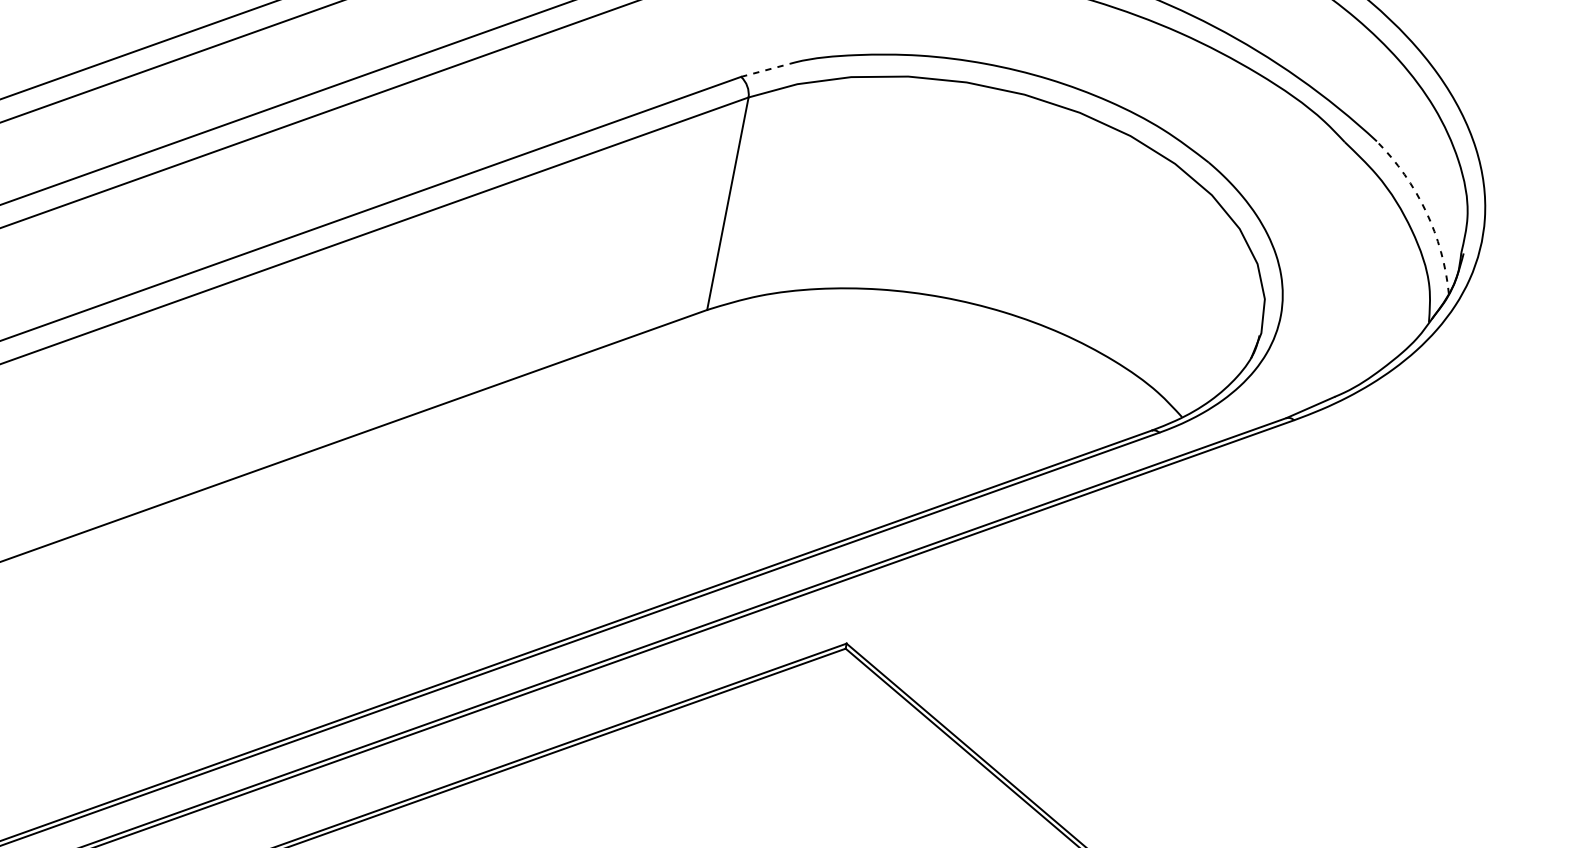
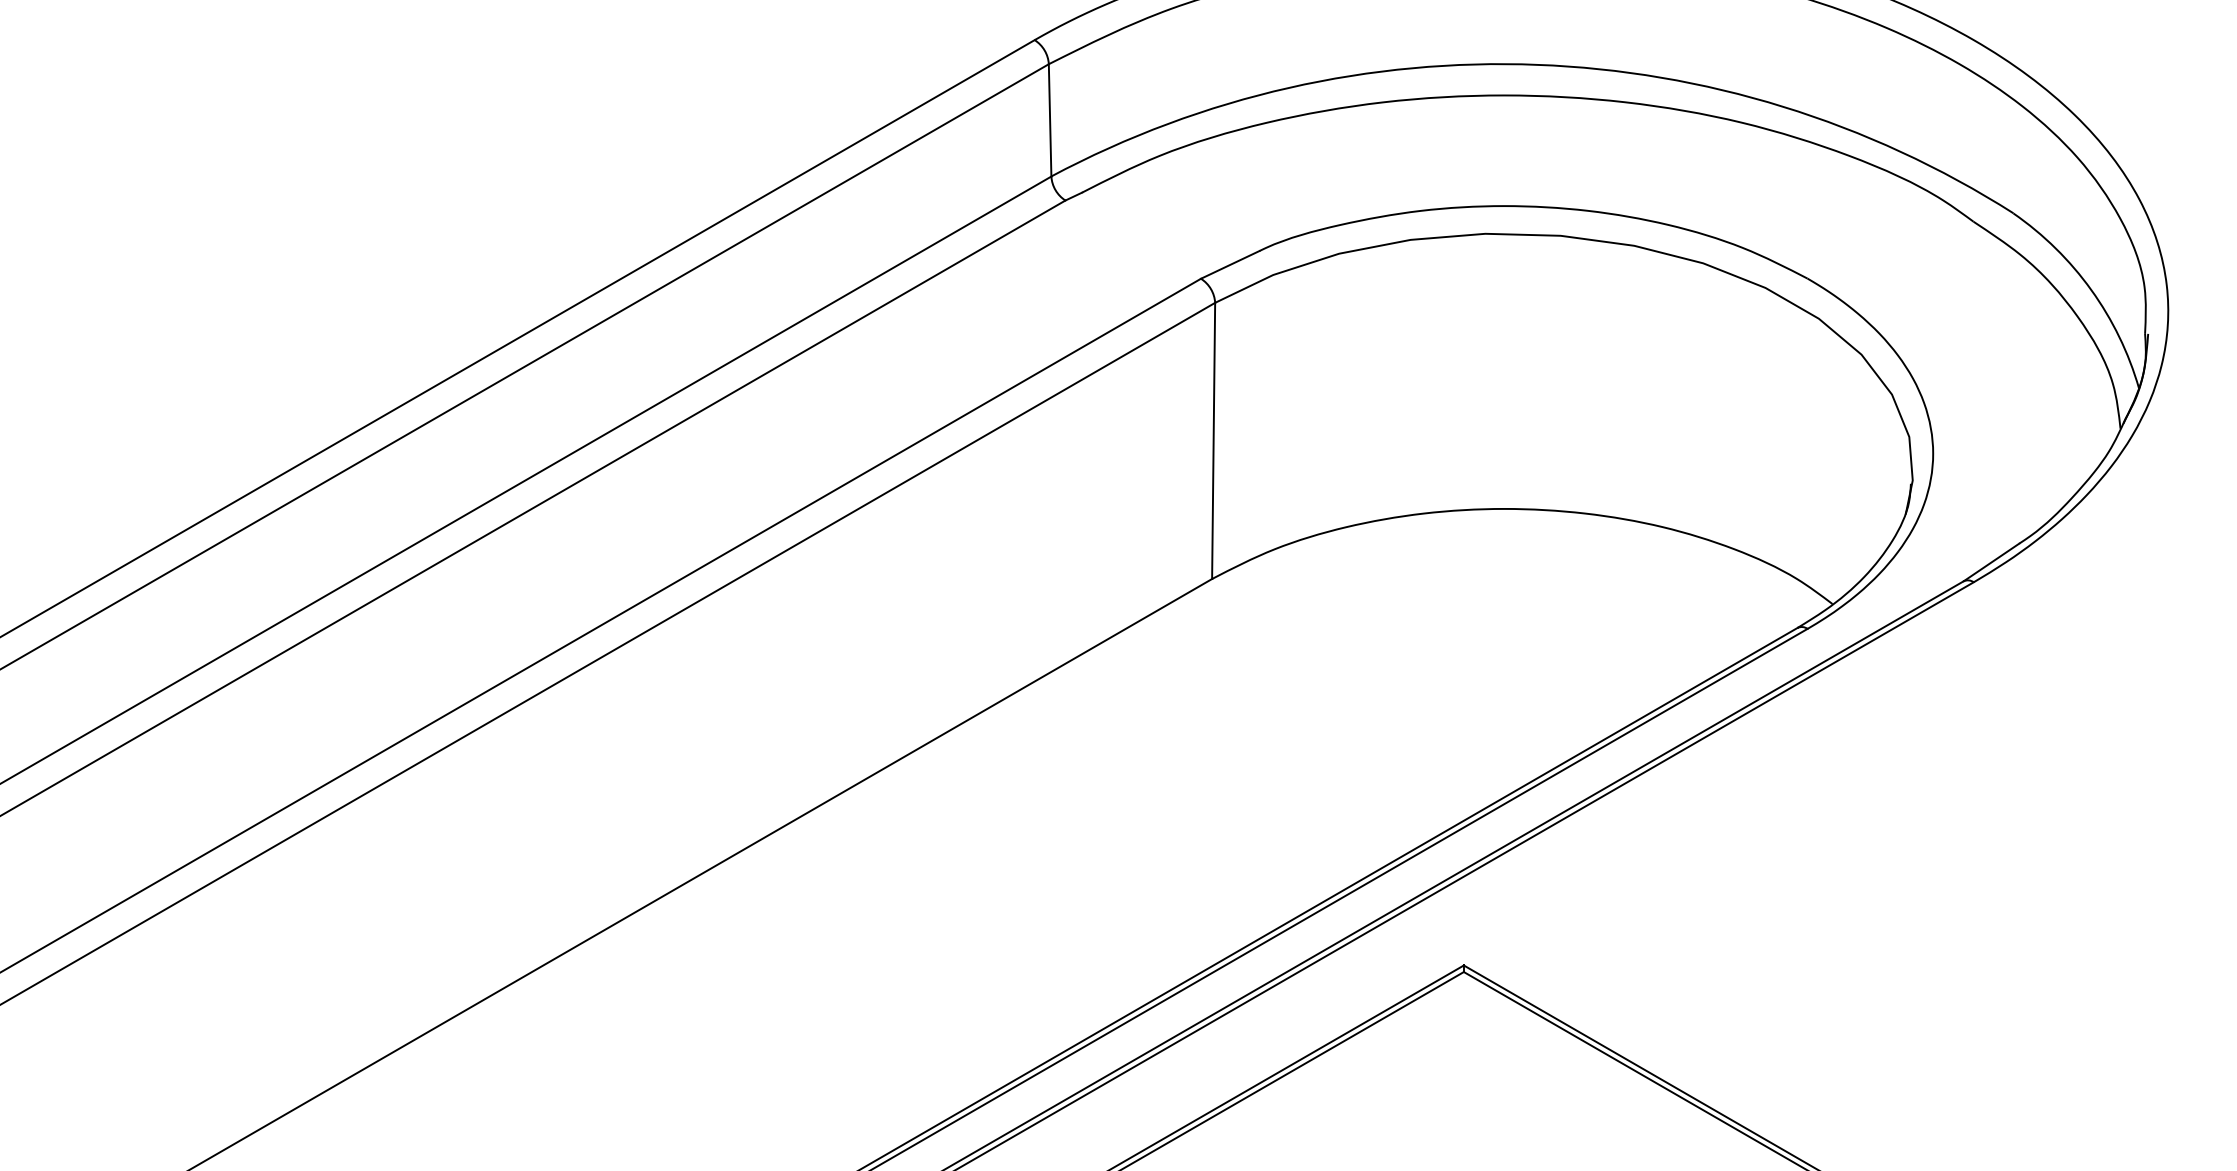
line: (765, 70) -> (1230, 264), dashed -> solid
arc: (1426, 211) -> (2091, 290), dashed -> solid

